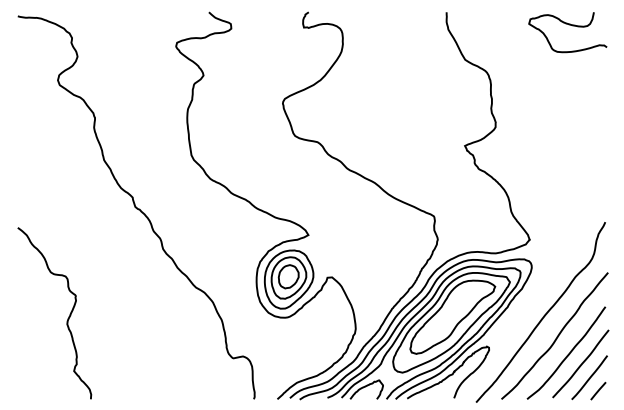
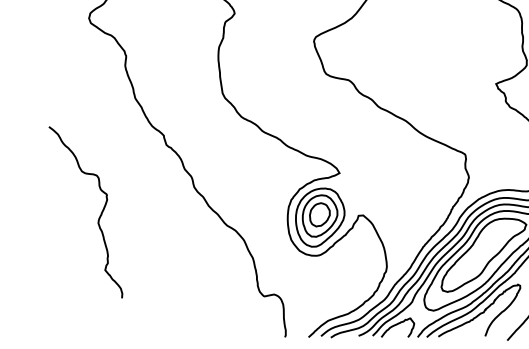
curve: (67, 318) -> (98, 217), moved

